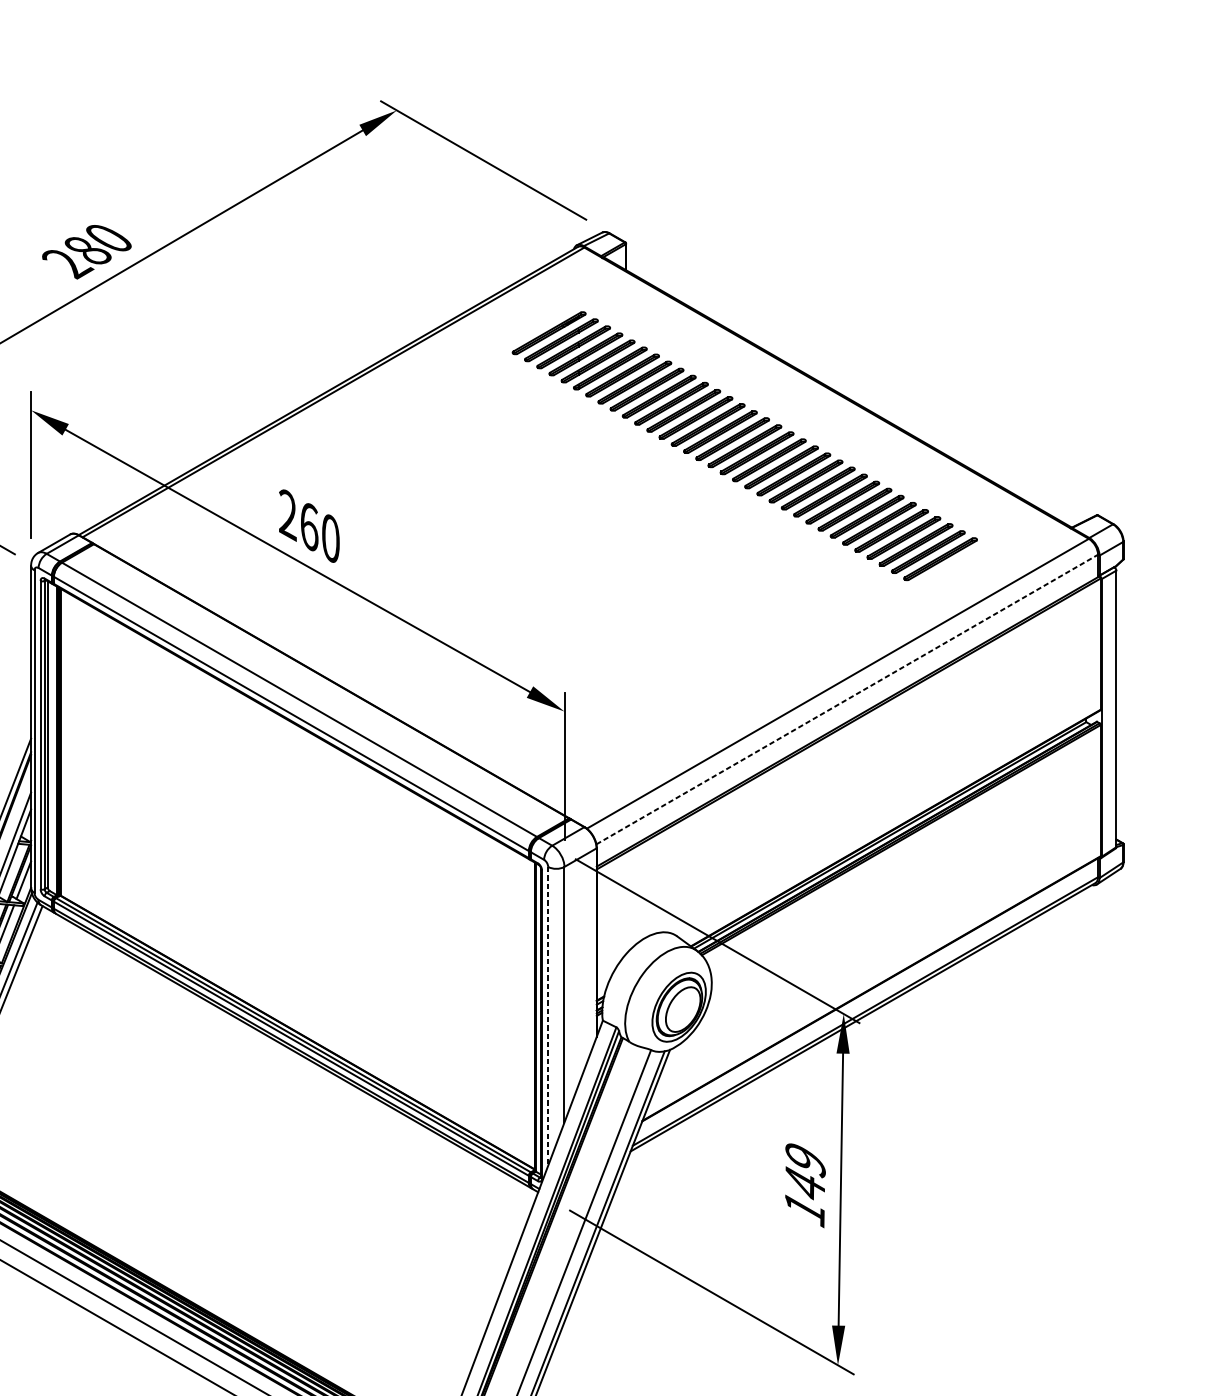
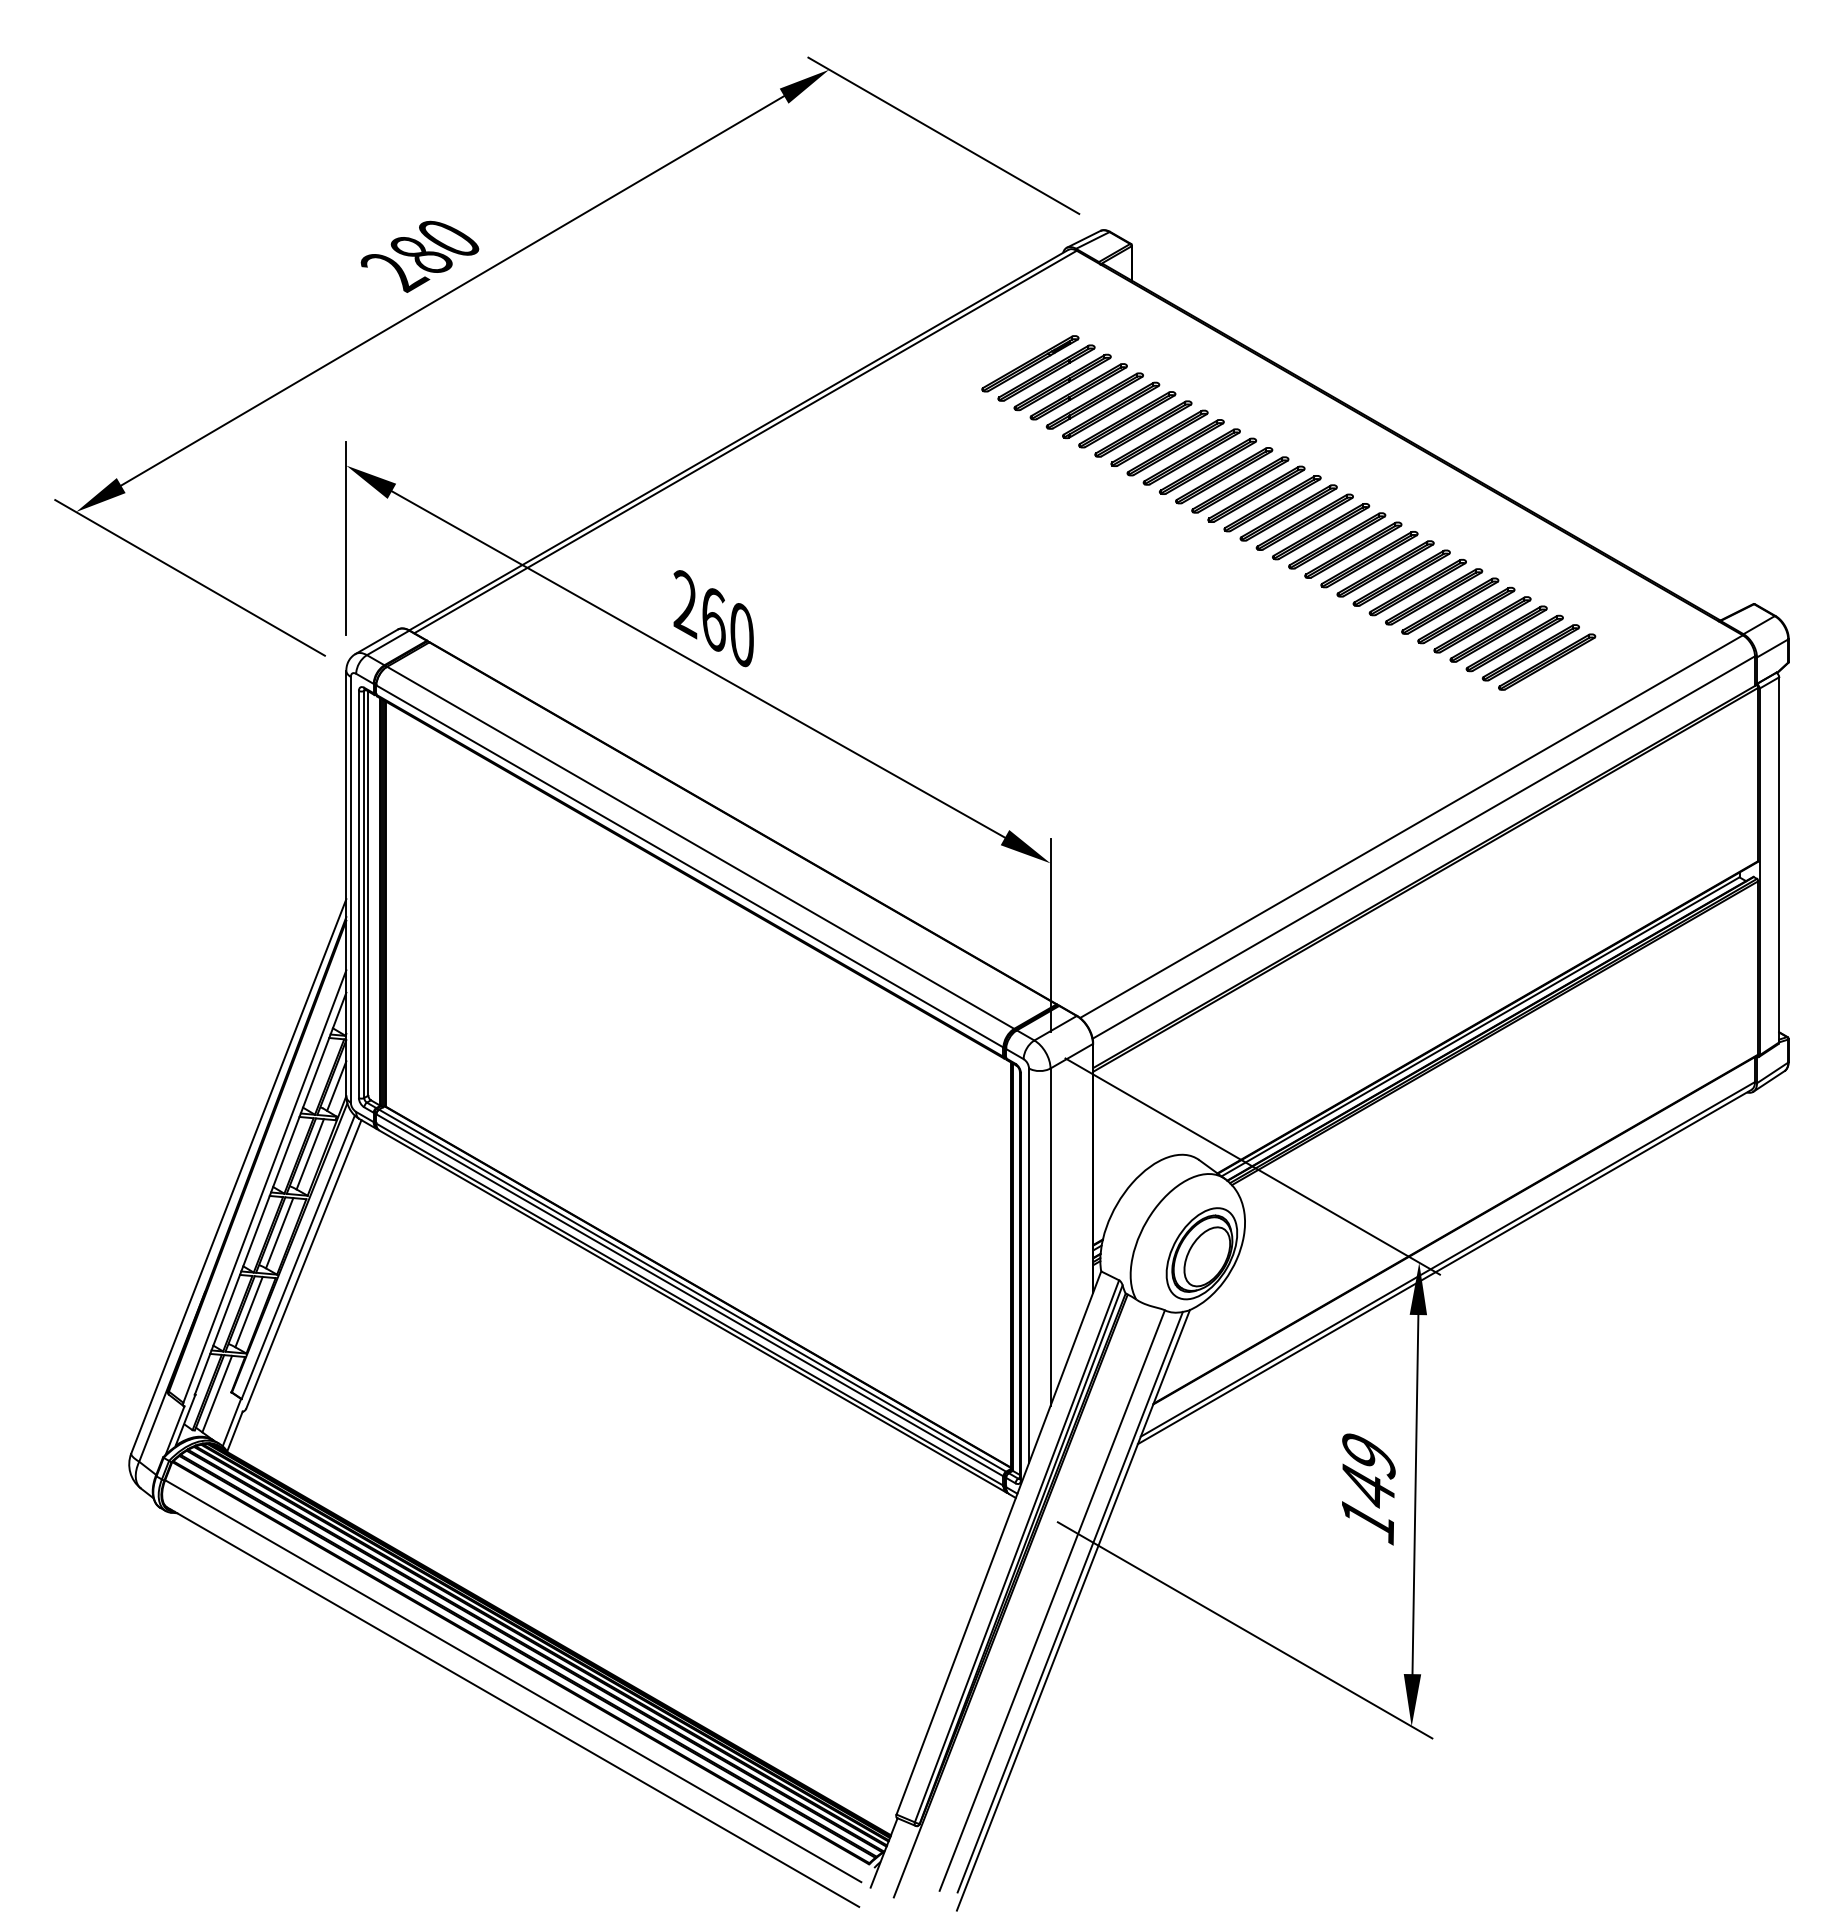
line: (847, 699) -> (1424, 847), dashed -> solid
line: (548, 1016) -> (1029, 1266), dashed -> solid

